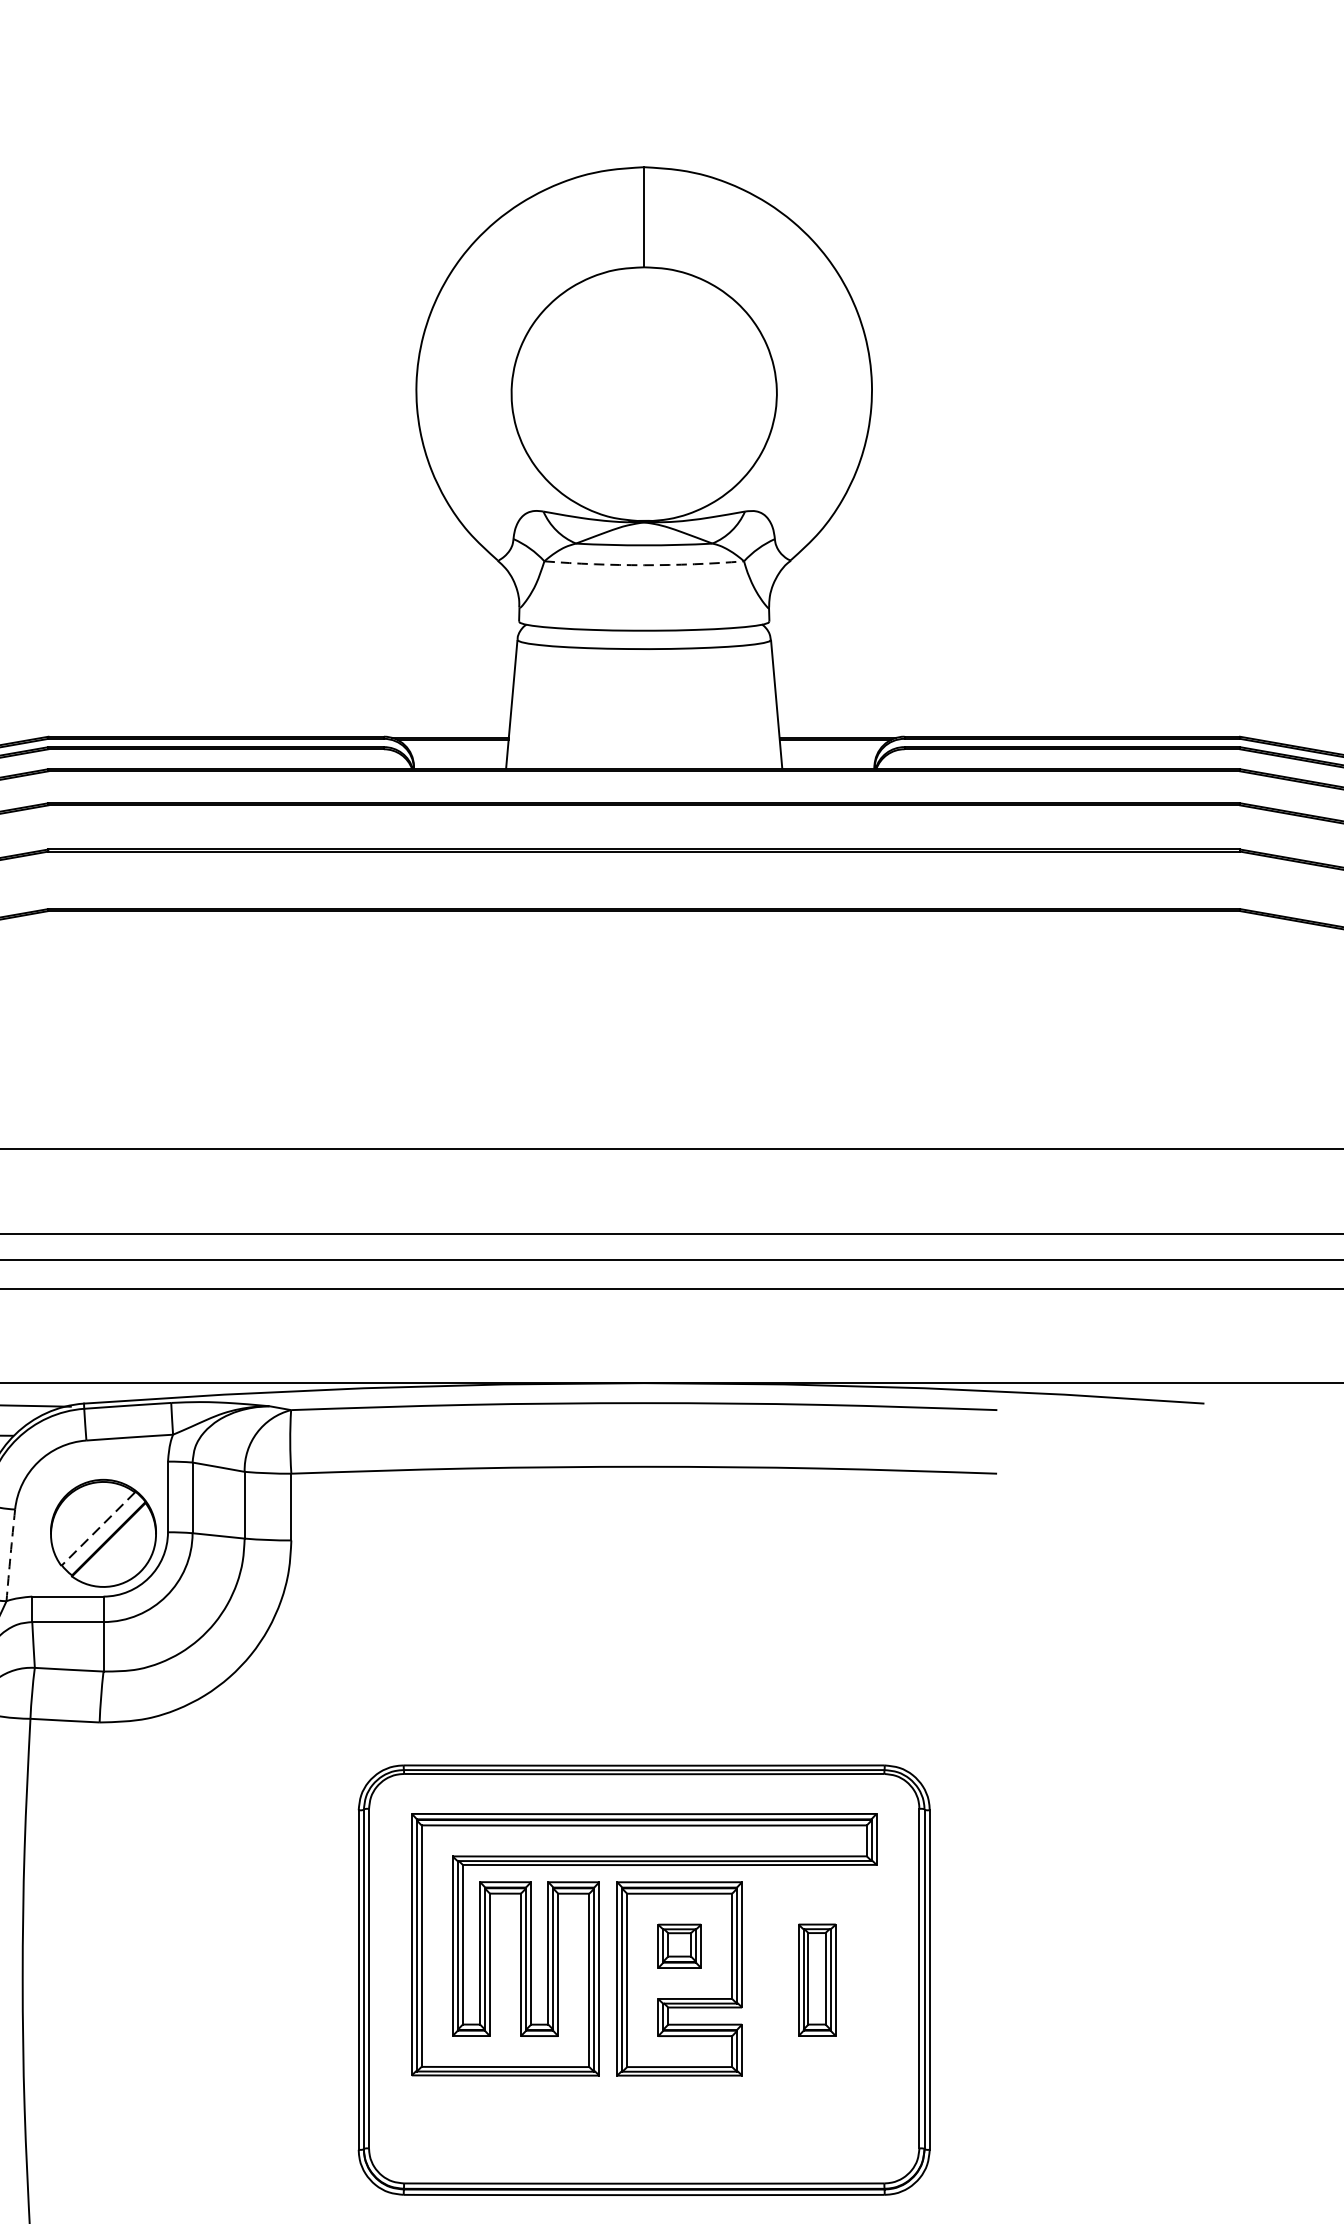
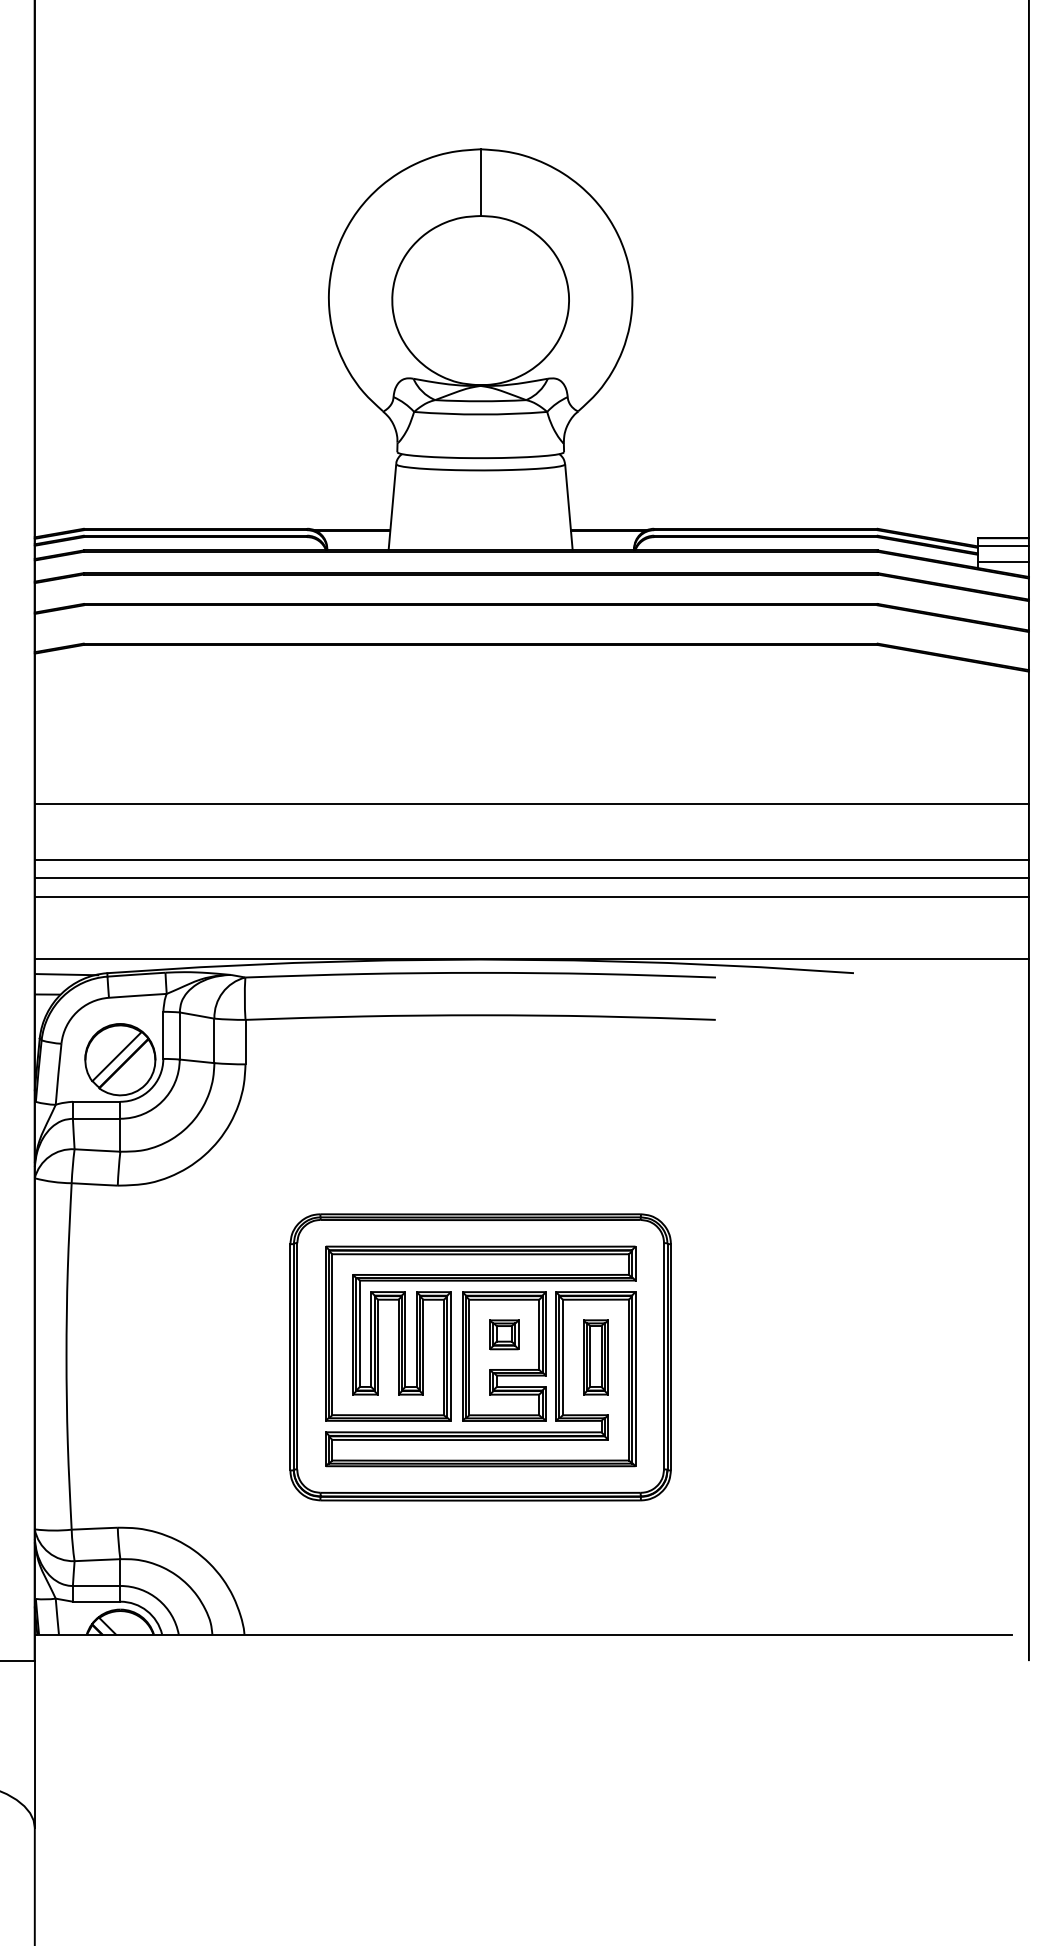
arc: (643, 565) -> (480, 414), dashed -> solid
line: (97, 1528) -> (116, 1056), dashed -> solid
arc: (10, 1555) -> (58, 1074), dashed -> solid
part: (643, 2091) -> (480, 1431), added

